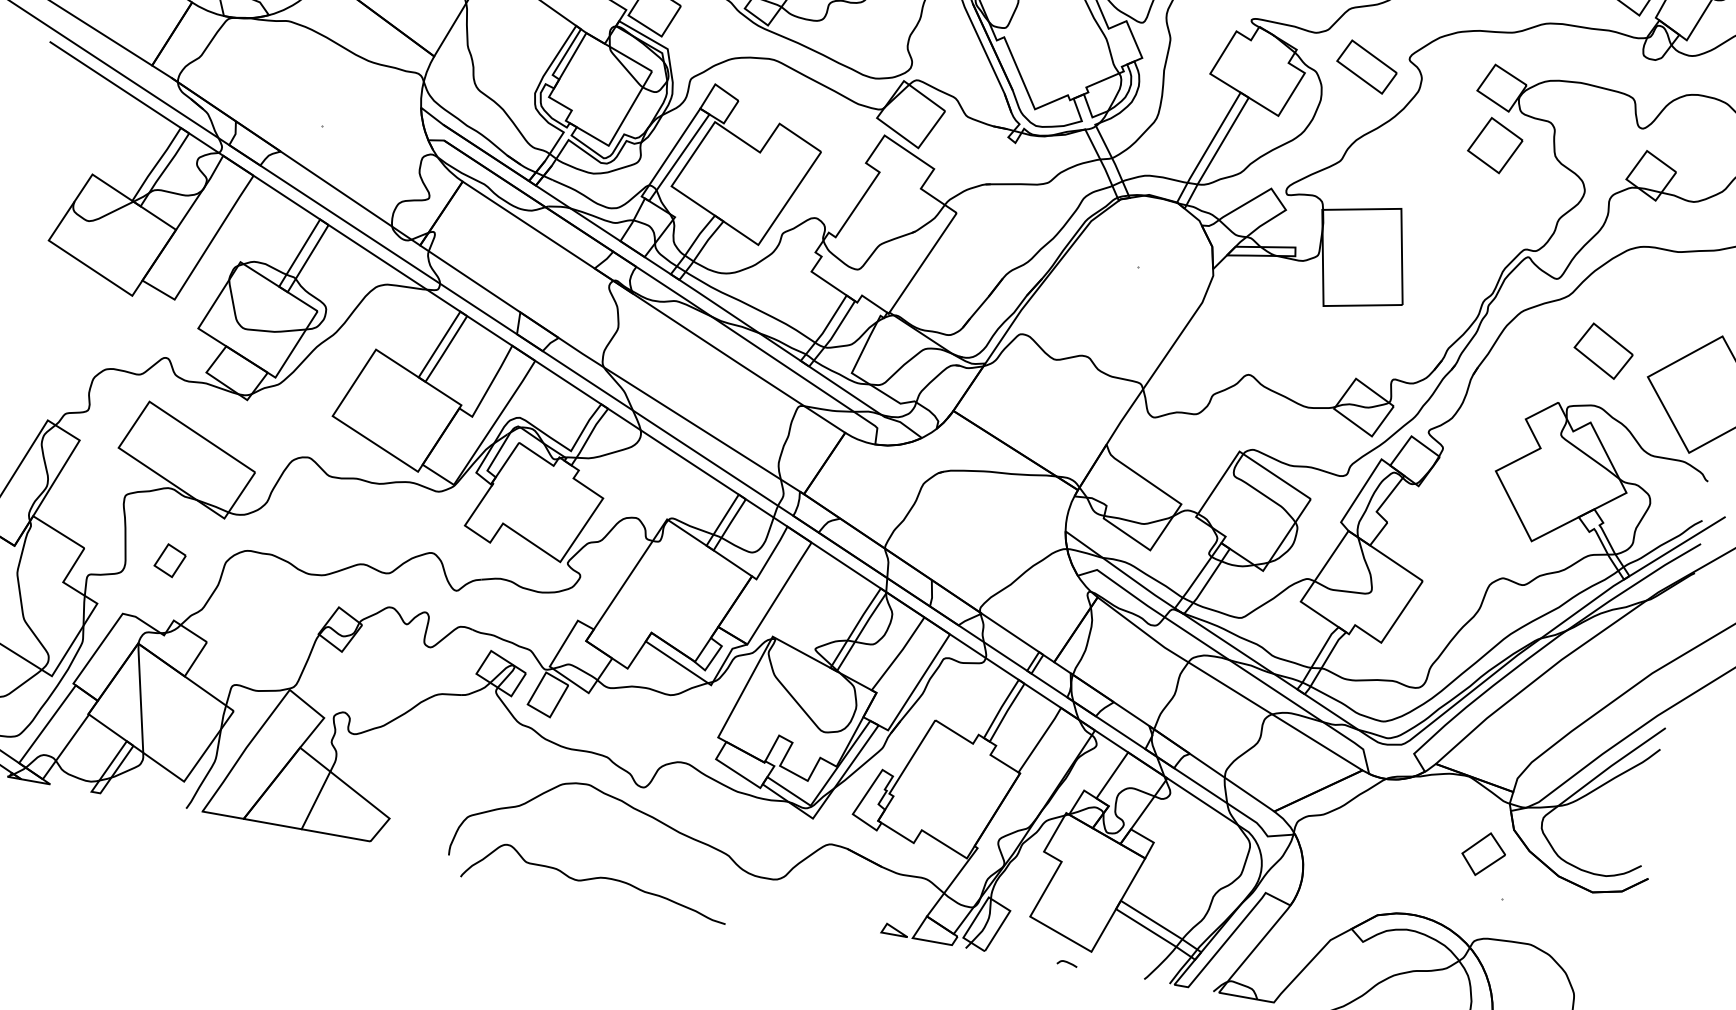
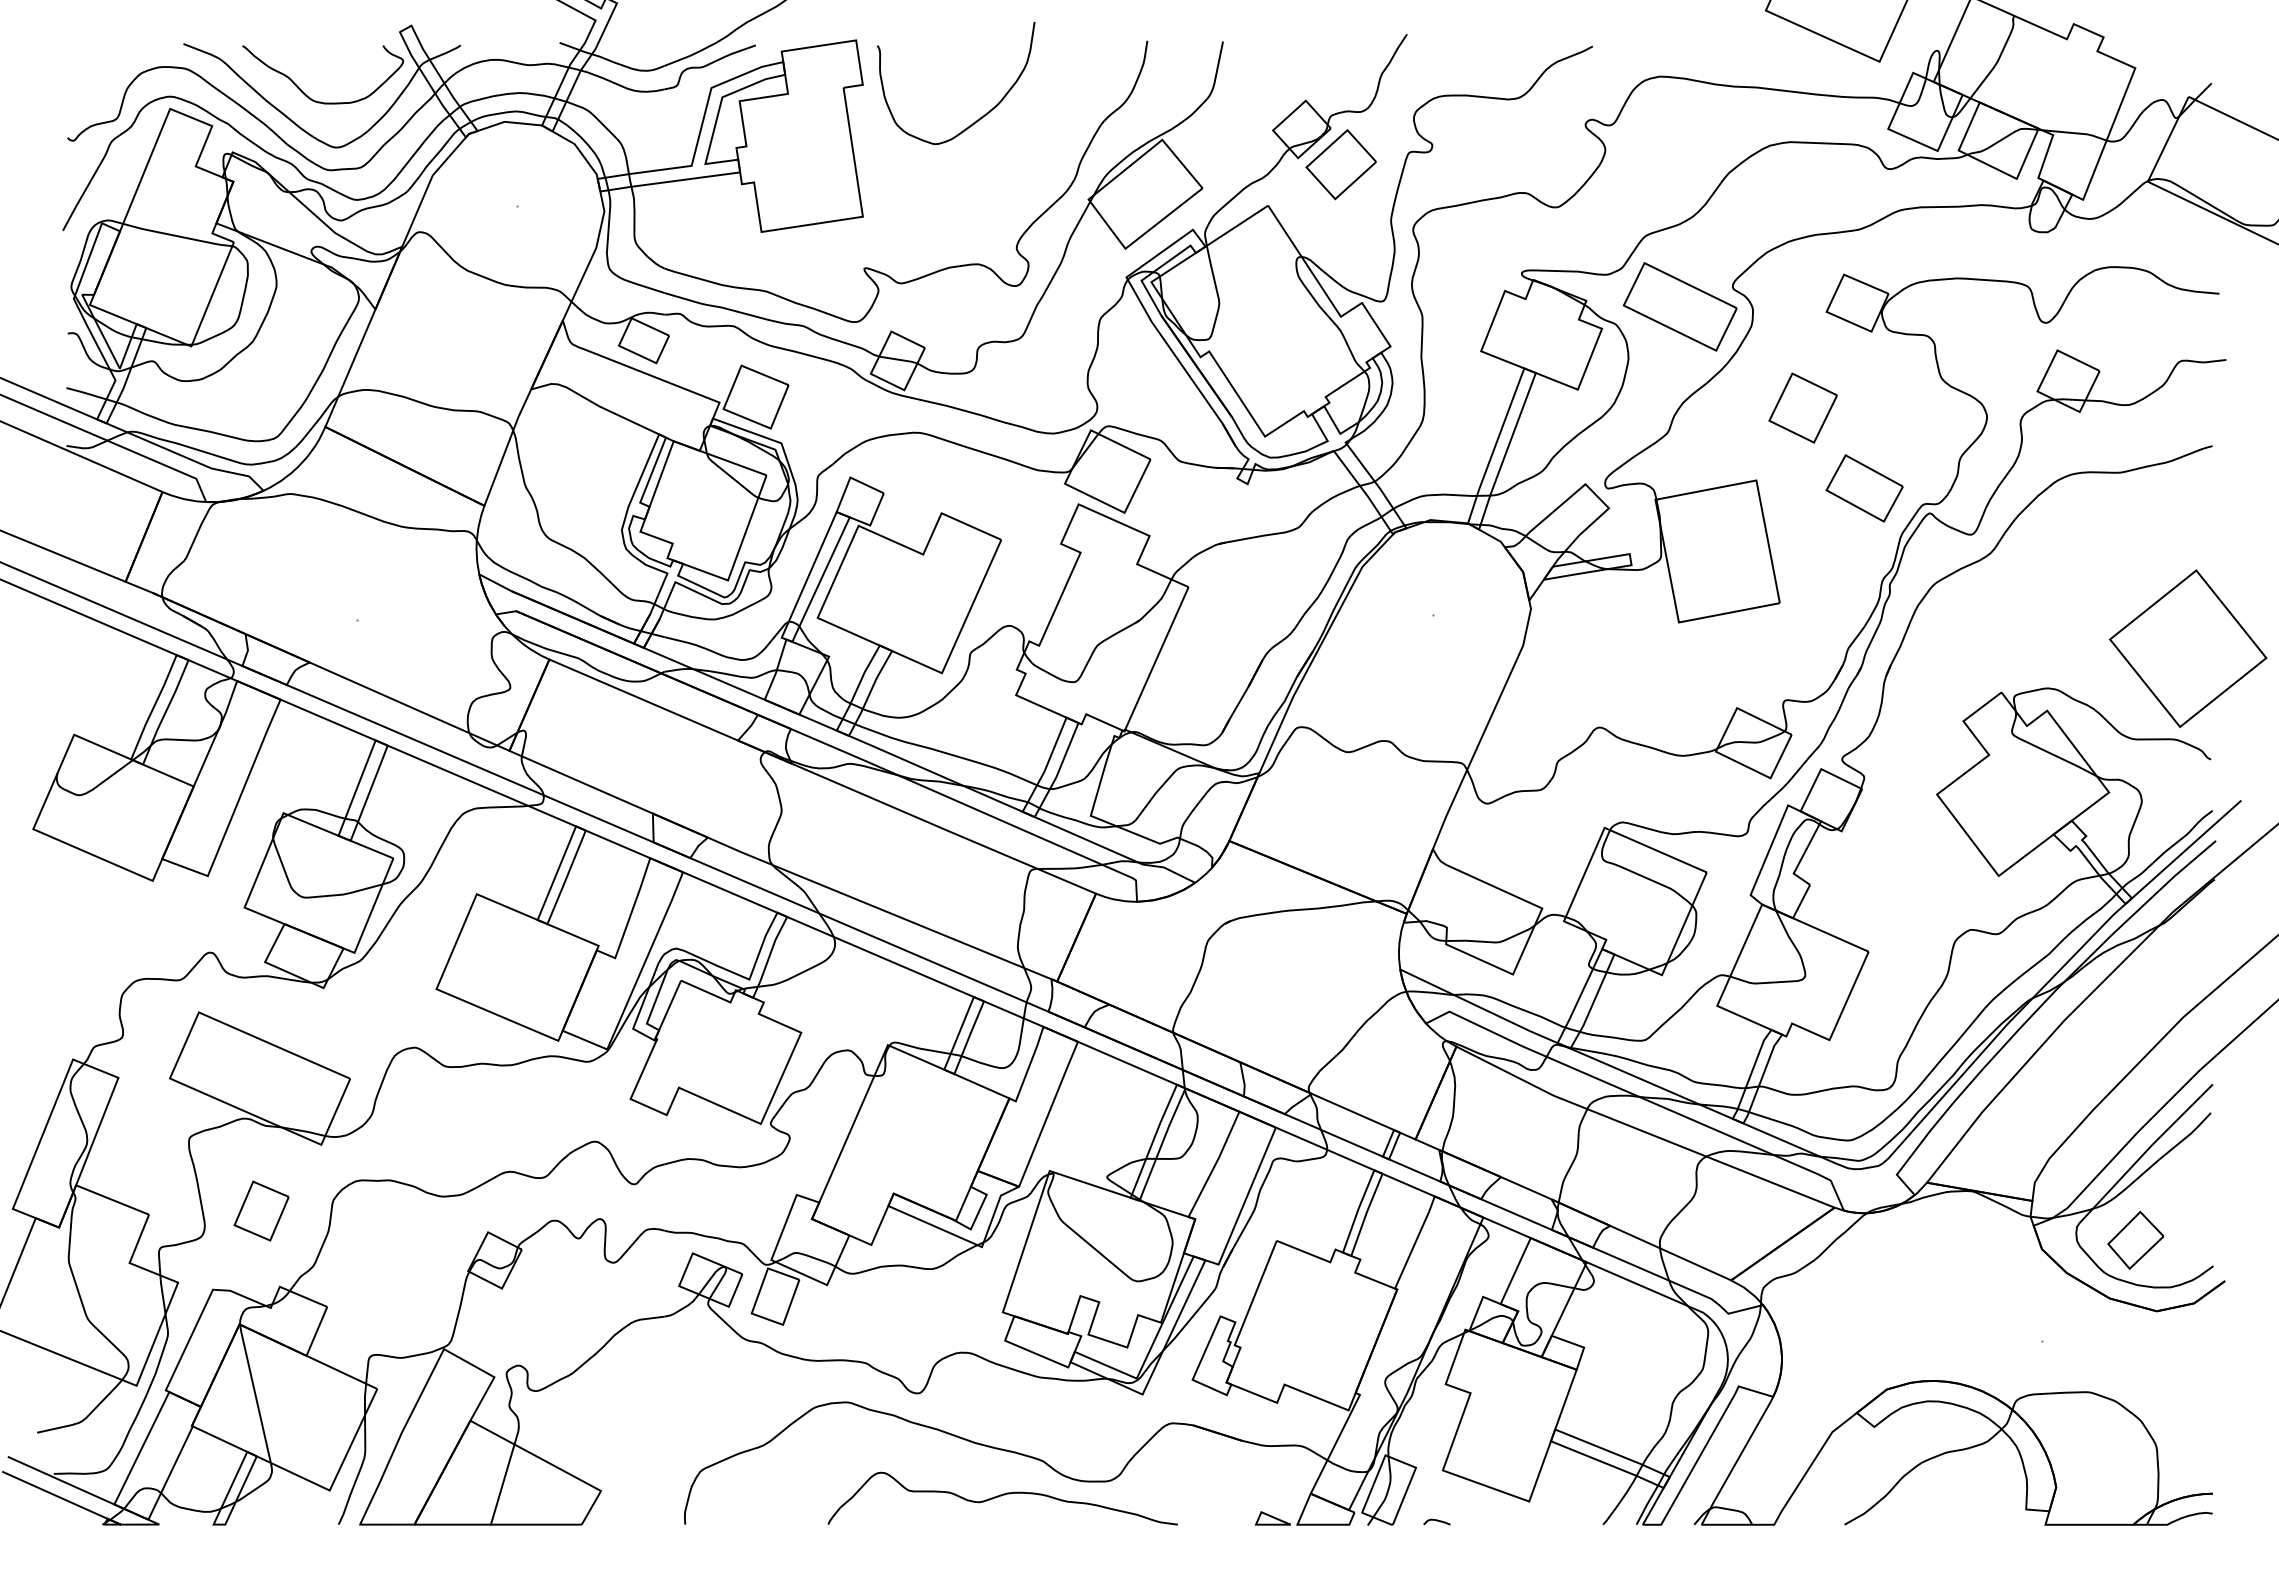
part: (1366, 66) -> (1679, 306), size x1.43
part: (1494, 145) -> (1802, 407), moved
part: (1603, 351) -> (1864, 488), moved
part: (170, 560) -> (261, 1210), size x1.43
part: (1483, 853) -> (2135, 1239), moved
curve: (595, 879) -> (1001, 1496), moved
curve: (1067, 963) -> (1436, 1521), moved

